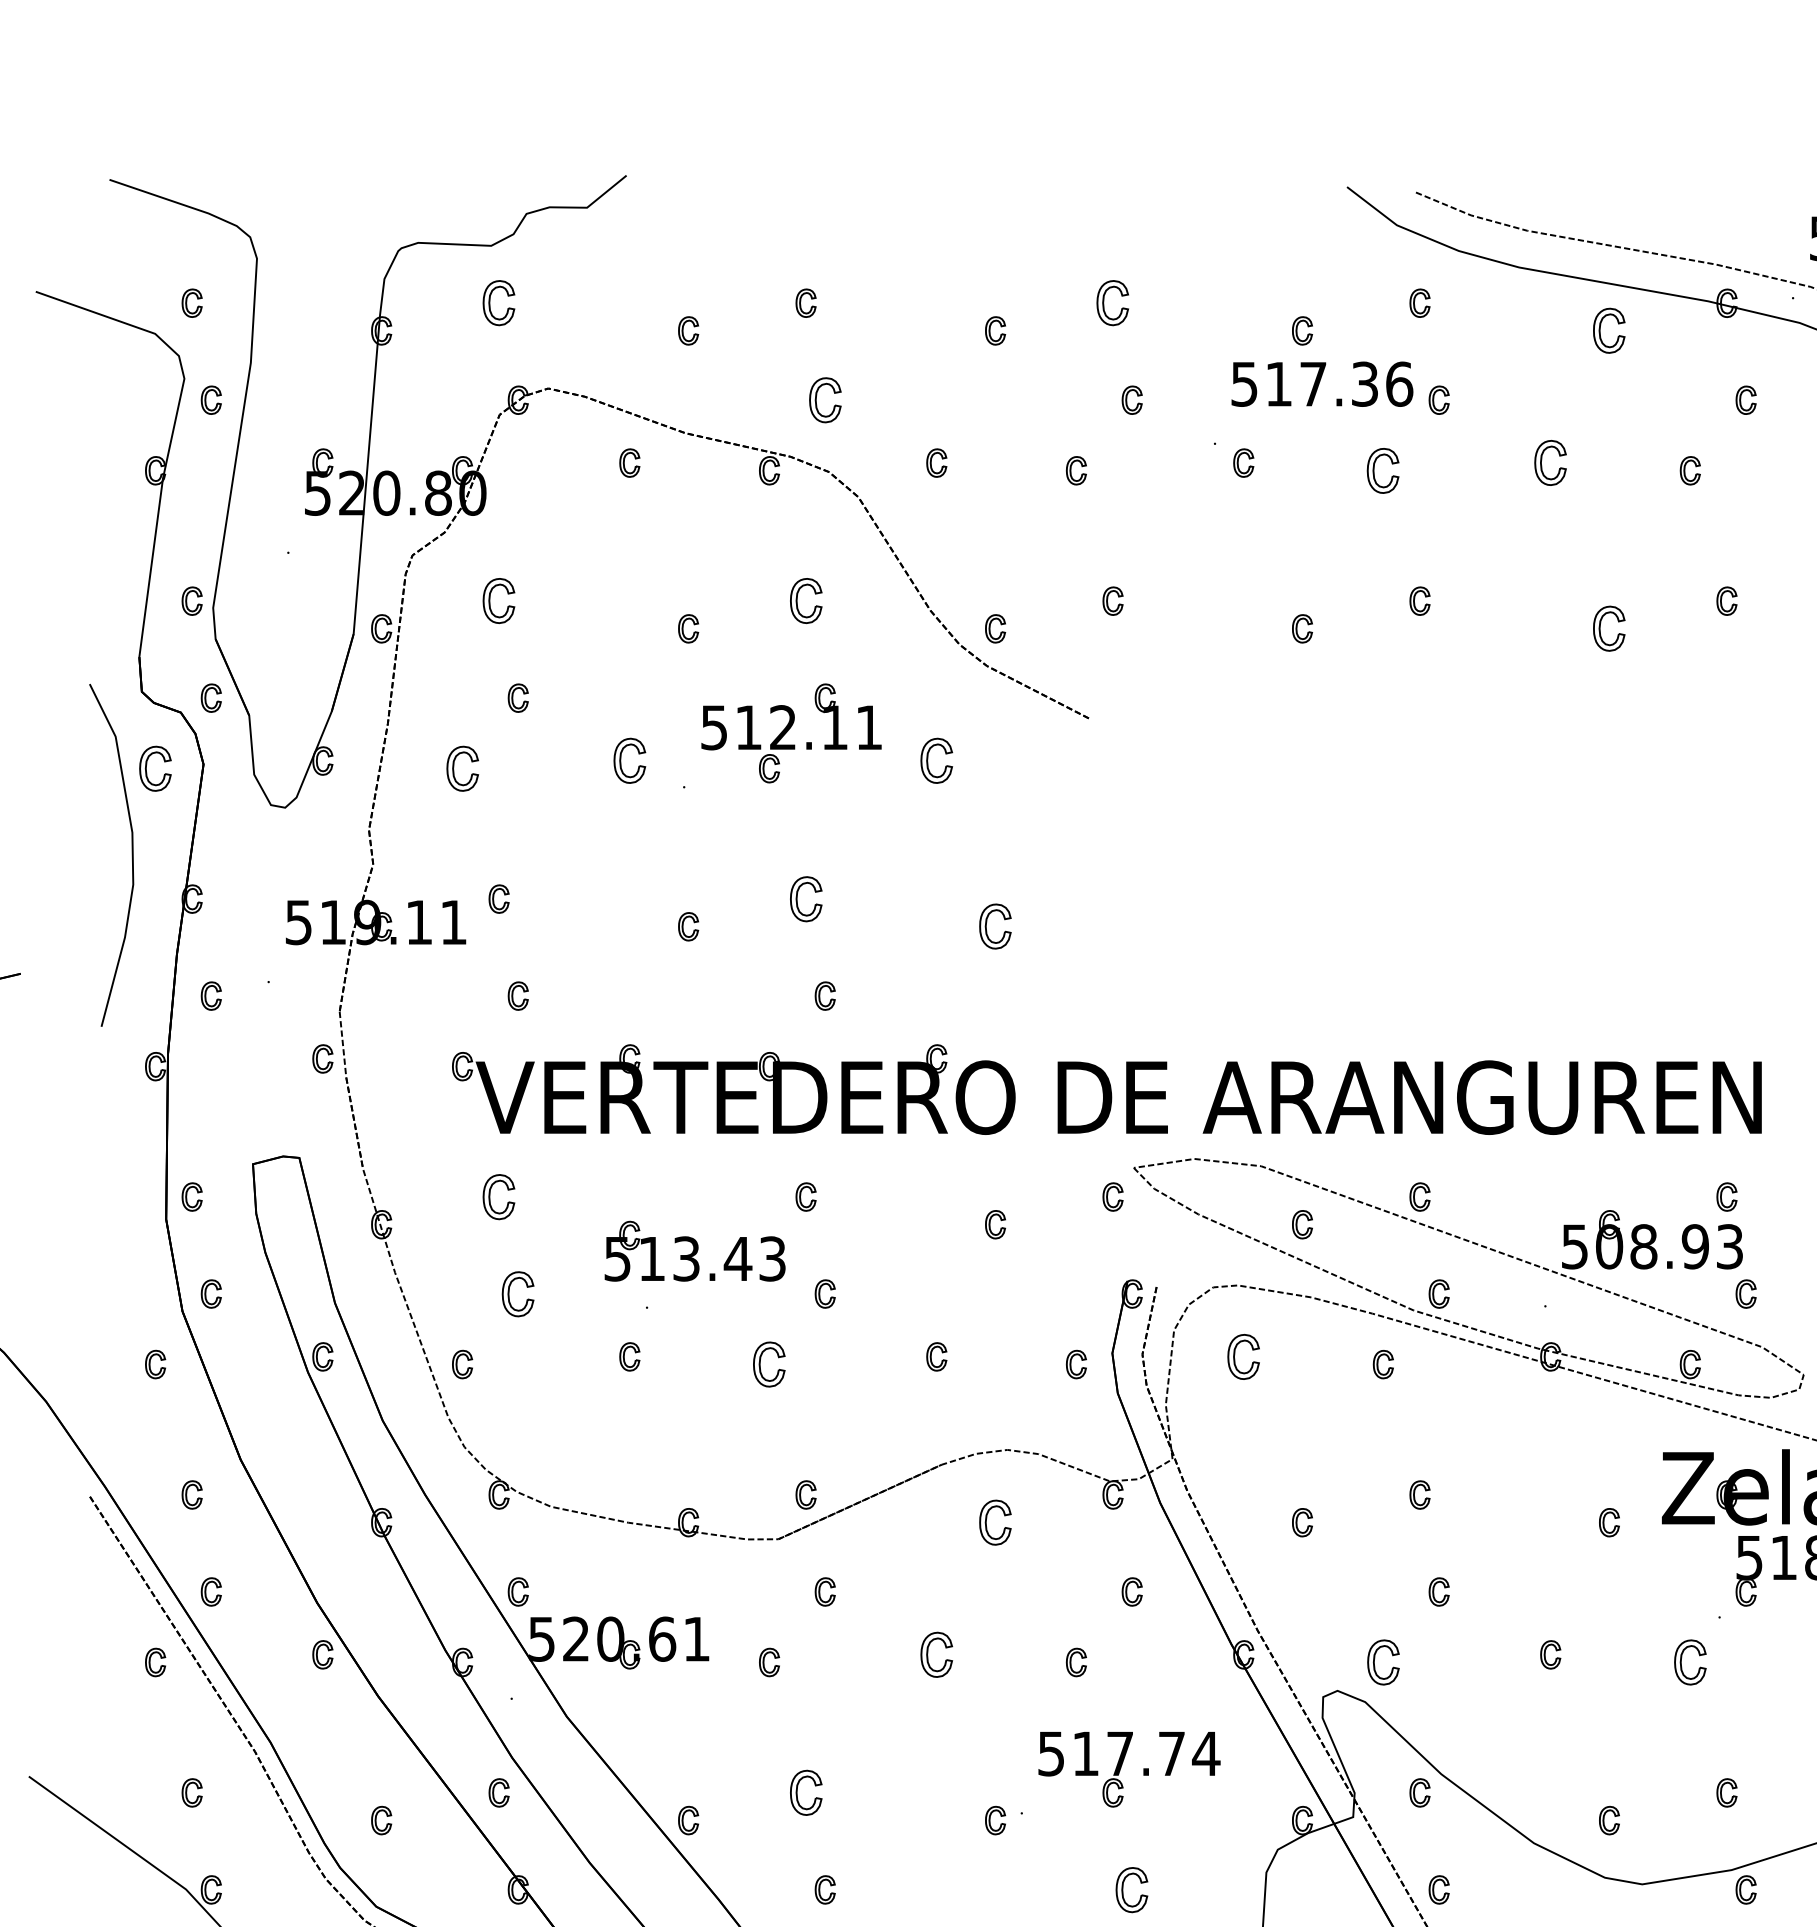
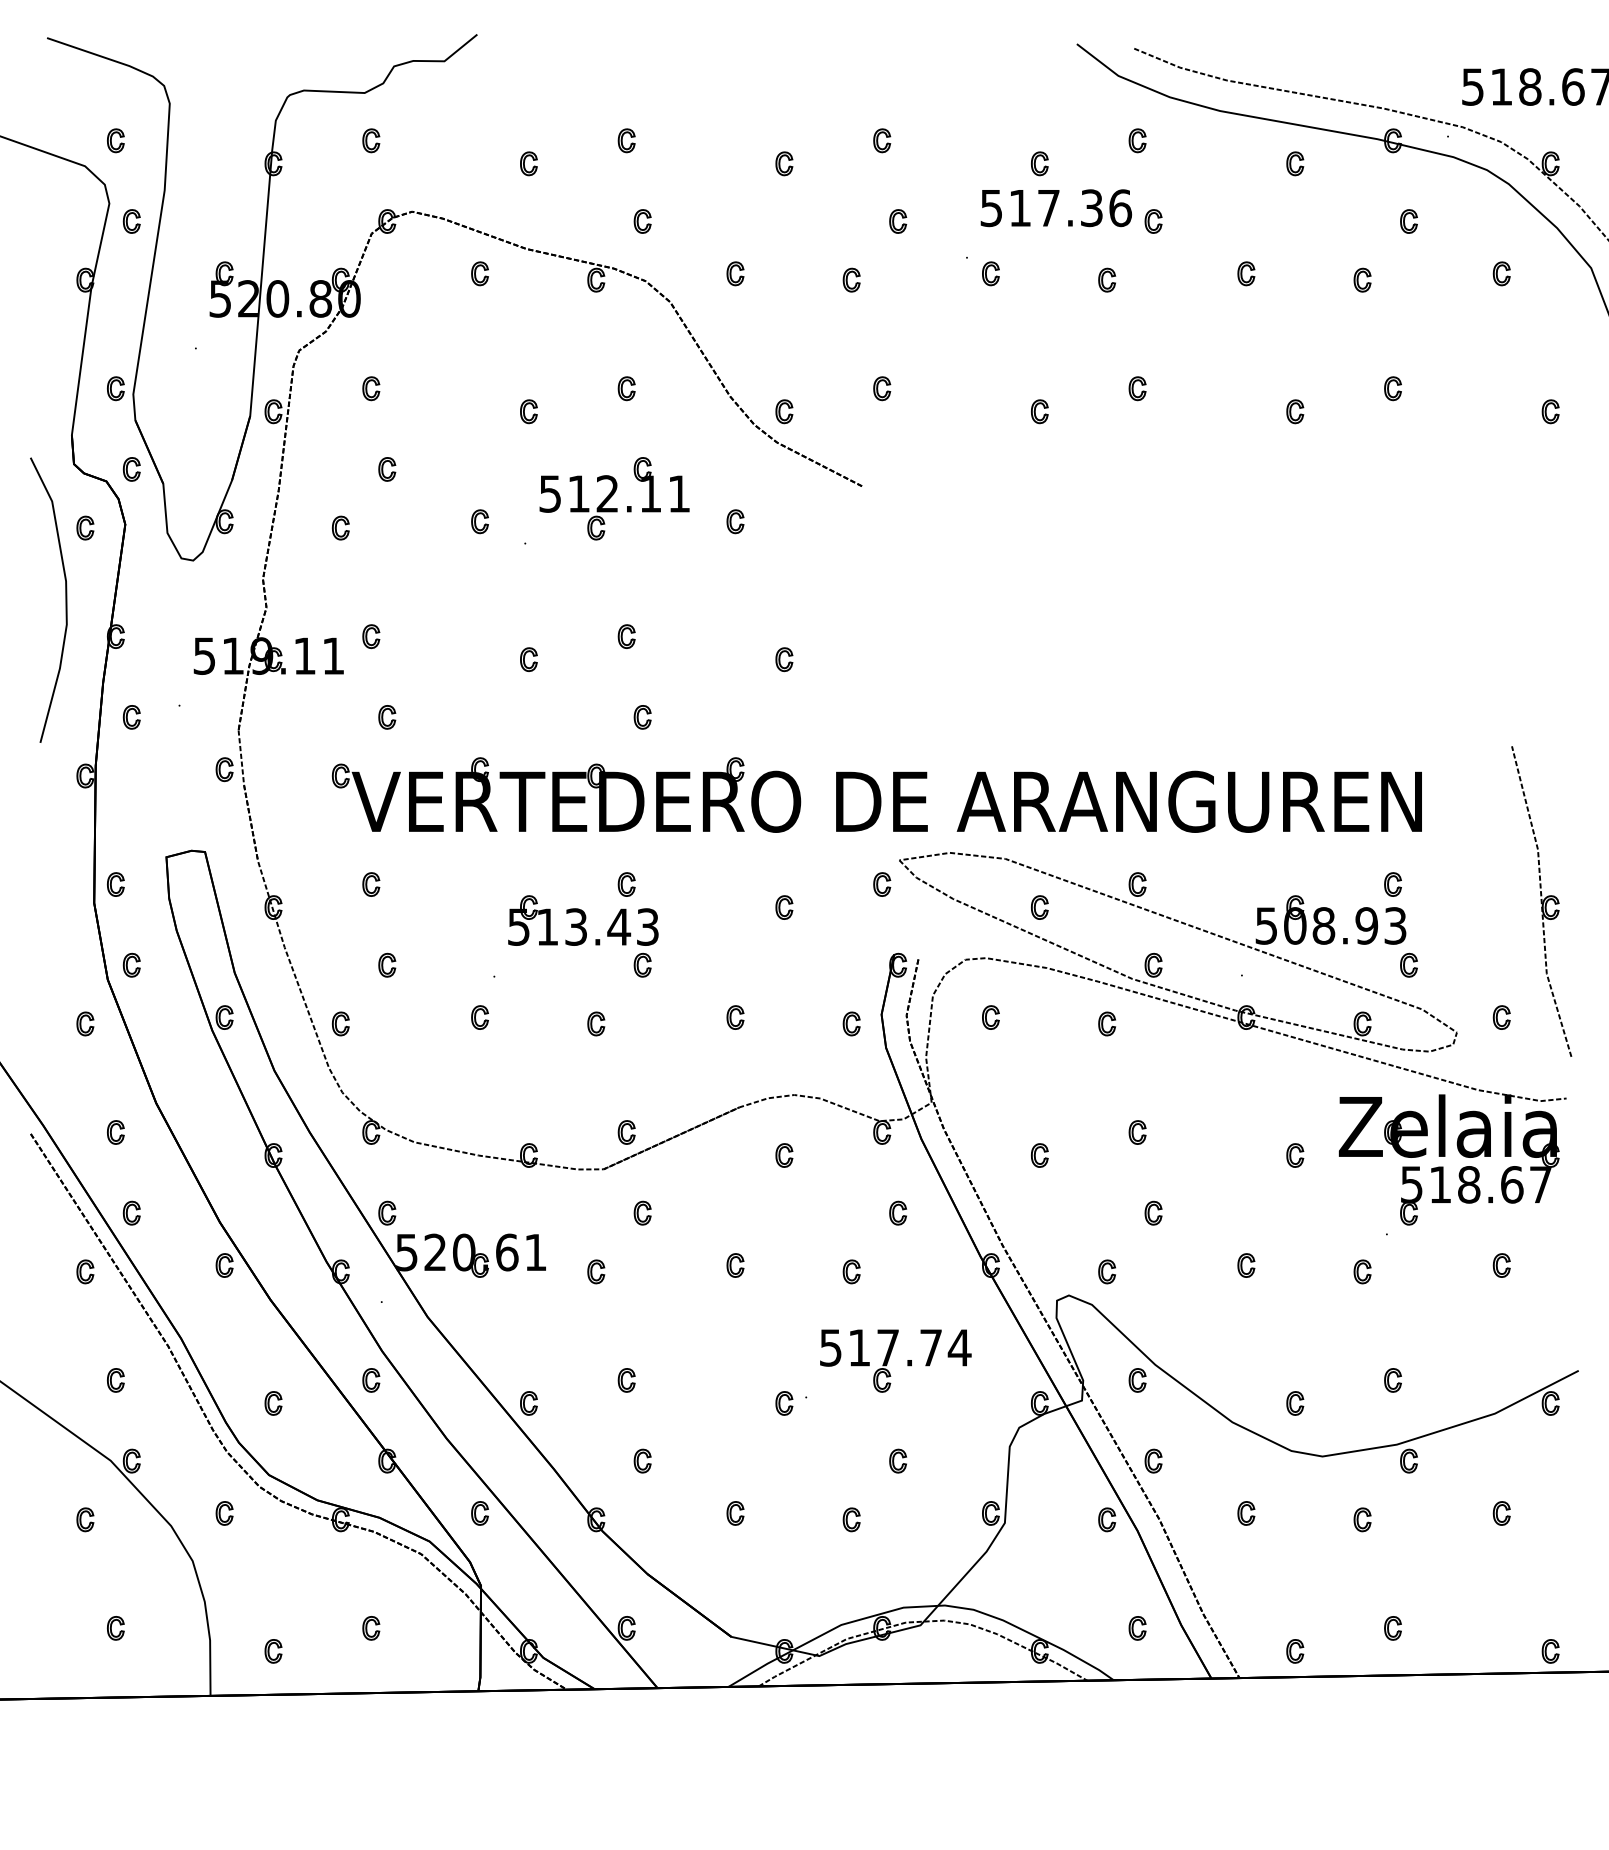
part: (499, 302) -> (371, 140), size x0.62
part: (1113, 302) -> (882, 140), size x0.62
part: (1609, 330) -> (1295, 163), size x0.62
part: (825, 400) -> (642, 221), size x0.62
part: (1550, 462) -> (1246, 273), size x0.62
part: (1383, 469) -> (1107, 279), size x0.62
part: (499, 600) -> (371, 388), size x0.62
part: (805, 600) -> (626, 388), size x0.62
part: (1609, 628) -> (1295, 411), size x0.62
part: (629, 760) -> (479, 521), size x0.62
part: (936, 760) -> (735, 521), size x0.62
part: (155, 767) -> (85, 527), size x0.62
part: (462, 767) -> (340, 527), size x0.62
part: (805, 898) -> (626, 636), size x0.62
part: (995, 926) -> (784, 659), size x0.62
part: (499, 1196) -> (371, 884), size x0.62
part: (695, 1251) -> (583, 920), moved
part: (518, 1293) -> (387, 964), size x0.62
part: (1243, 1356) -> (990, 1017), size x0.62
part: (769, 1364) -> (596, 1023), size x0.62
part: (995, 1522) -> (784, 1155), size x0.62
part: (936, 1654) -> (735, 1265), size x0.62
part: (1382, 1662) -> (1106, 1271), size x0.62
part: (1690, 1662) -> (1362, 1271), size x0.62
part: (805, 1793) -> (626, 1380), size x0.62
part: (1132, 1889) -> (898, 1460), size x0.62

